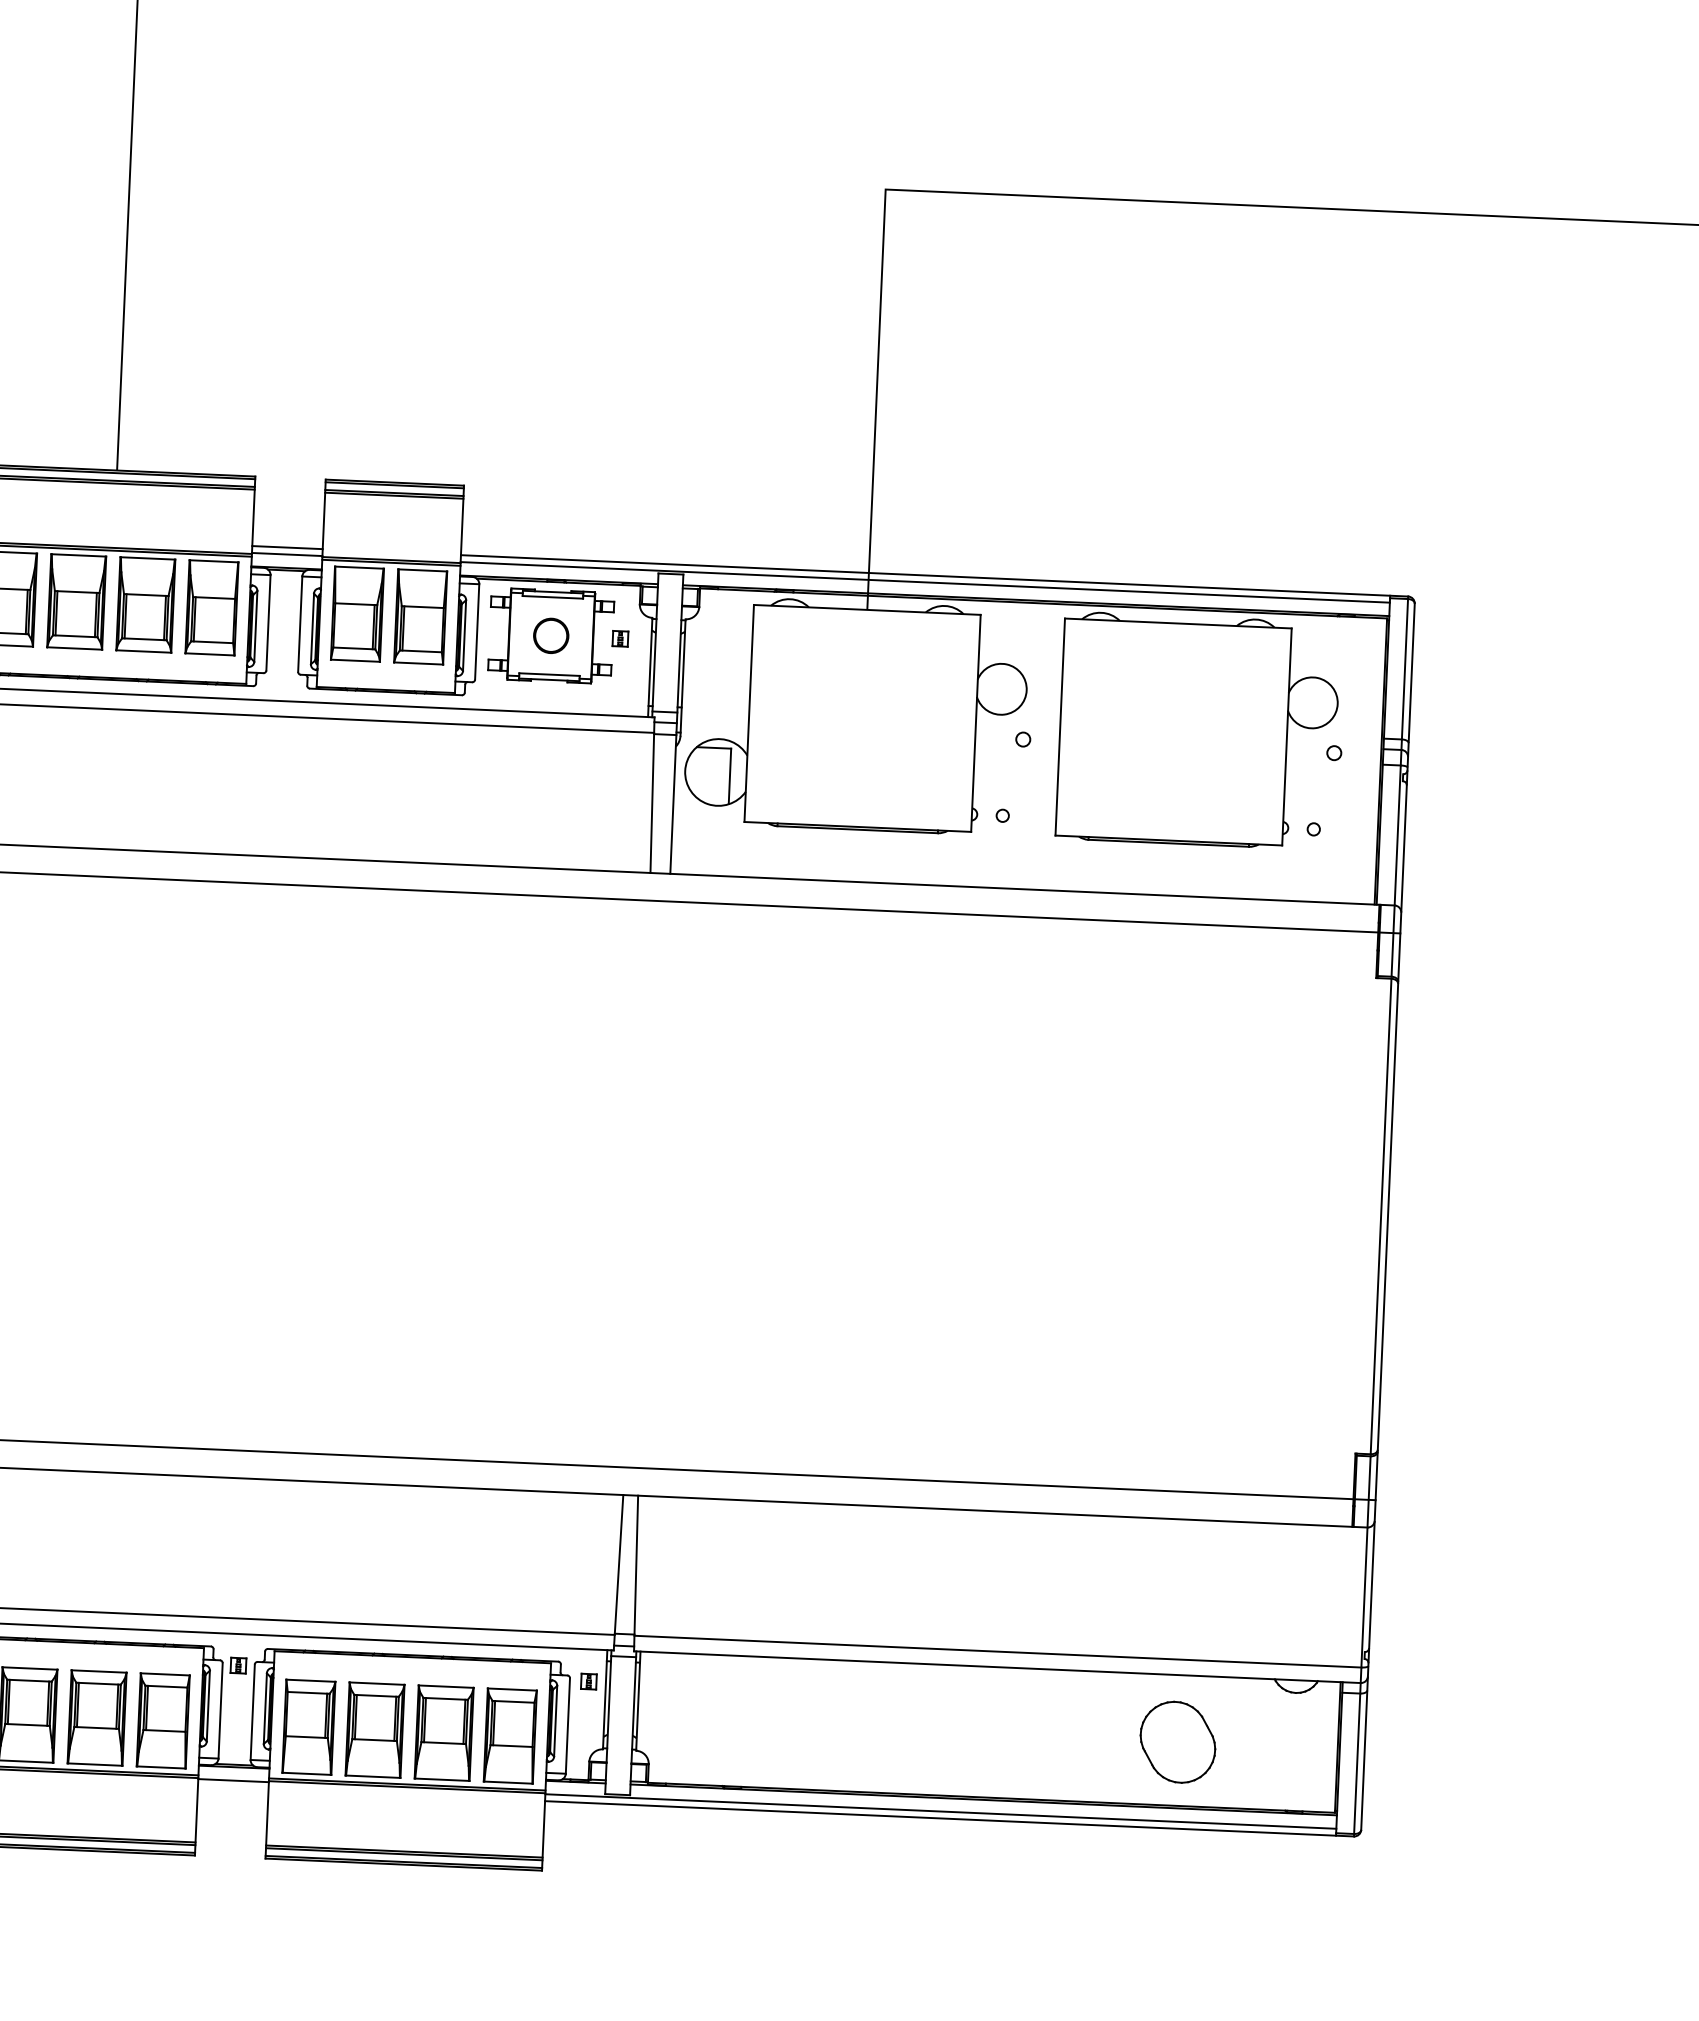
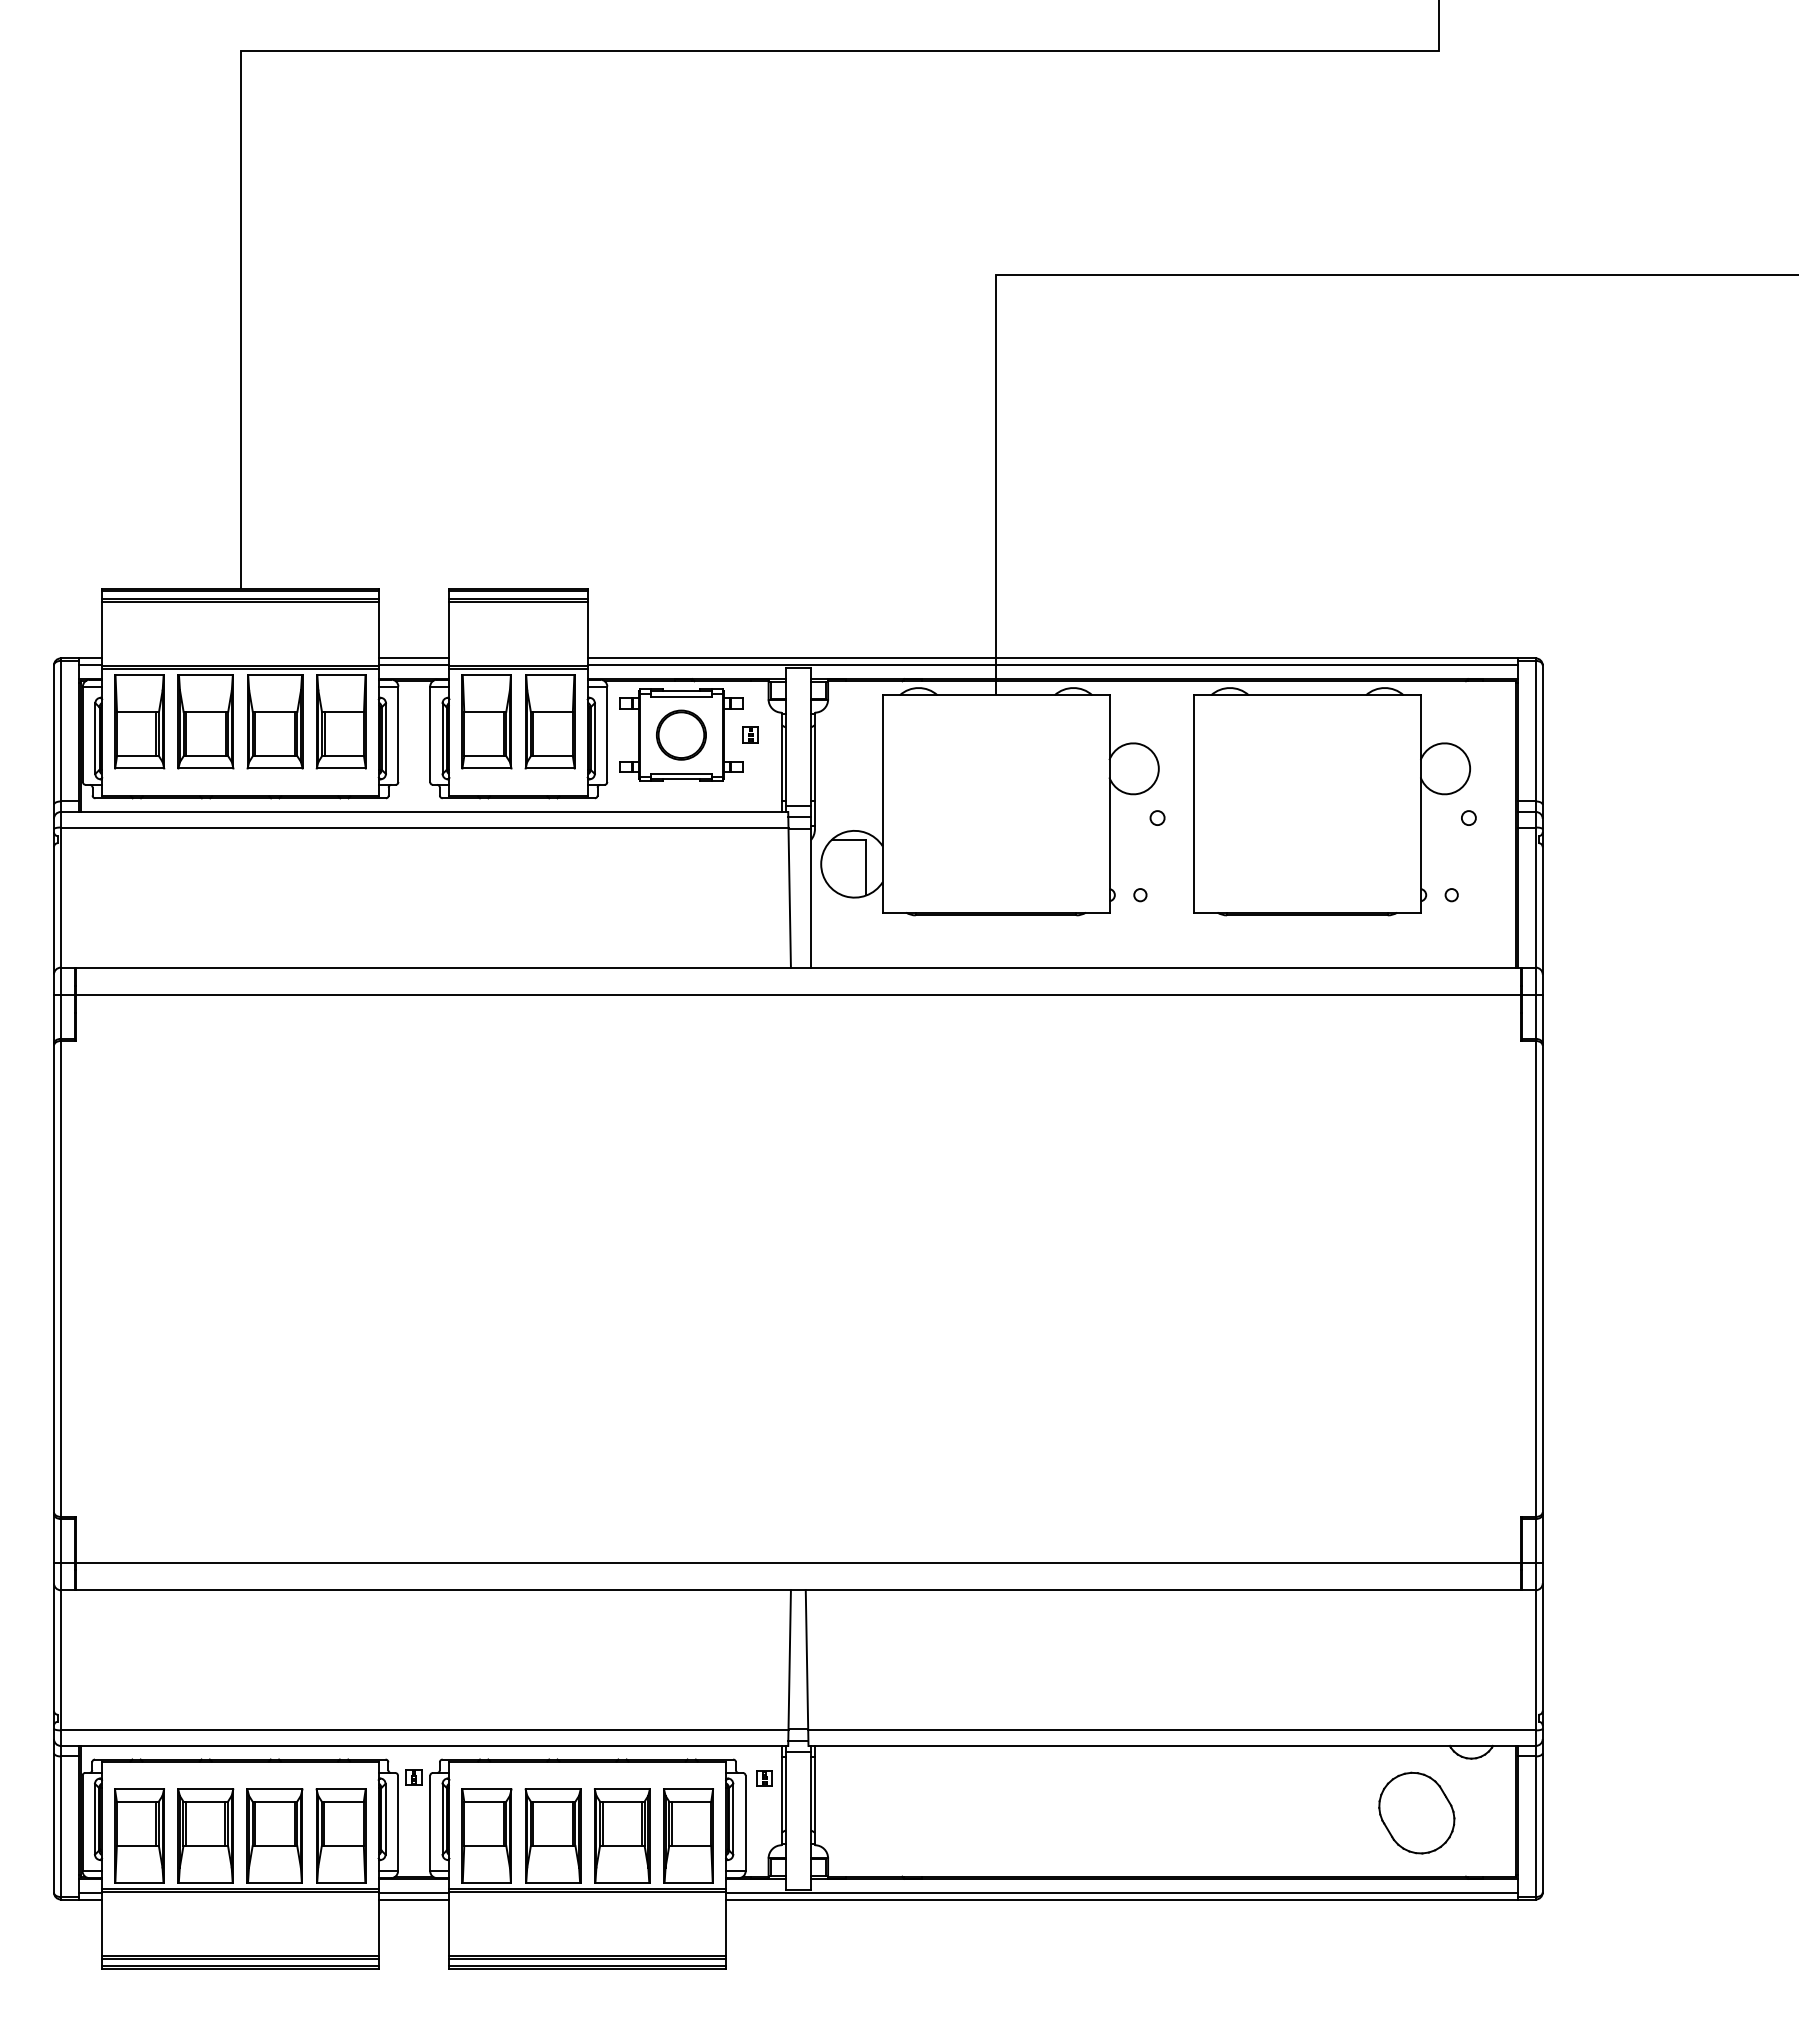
part: (551, 635) -> (681, 734), size x1.43
part: (1177, 1741) -> (1416, 1812), moved
line: (232, 1787) -> (413, 1899), added

